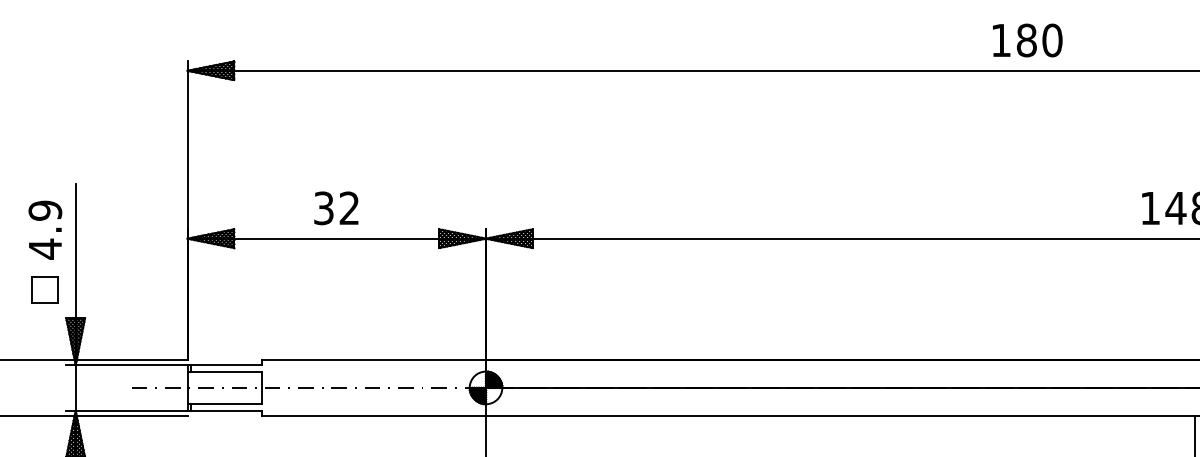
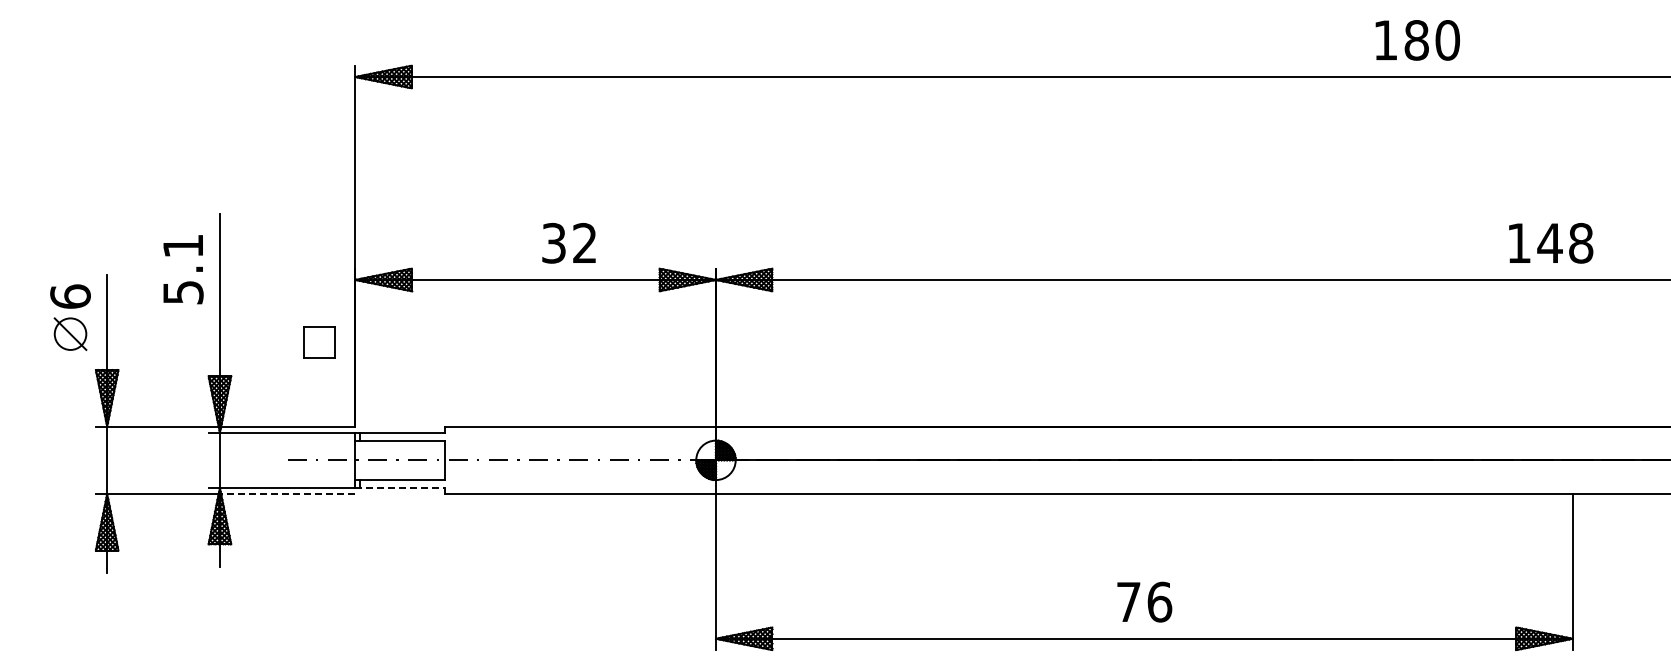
text: (1027, 40) -> (1417, 40), moved
text: (335, 208) -> (568, 243), moved
text: (44, 230) -> (182, 269), 4.9 -> 5.1
part: (45, 290) -> (319, 342), moved
line: (225, 410) -> (400, 487), solid -> dashed
line: (131, 416) -> (287, 494), solid -> dashed

